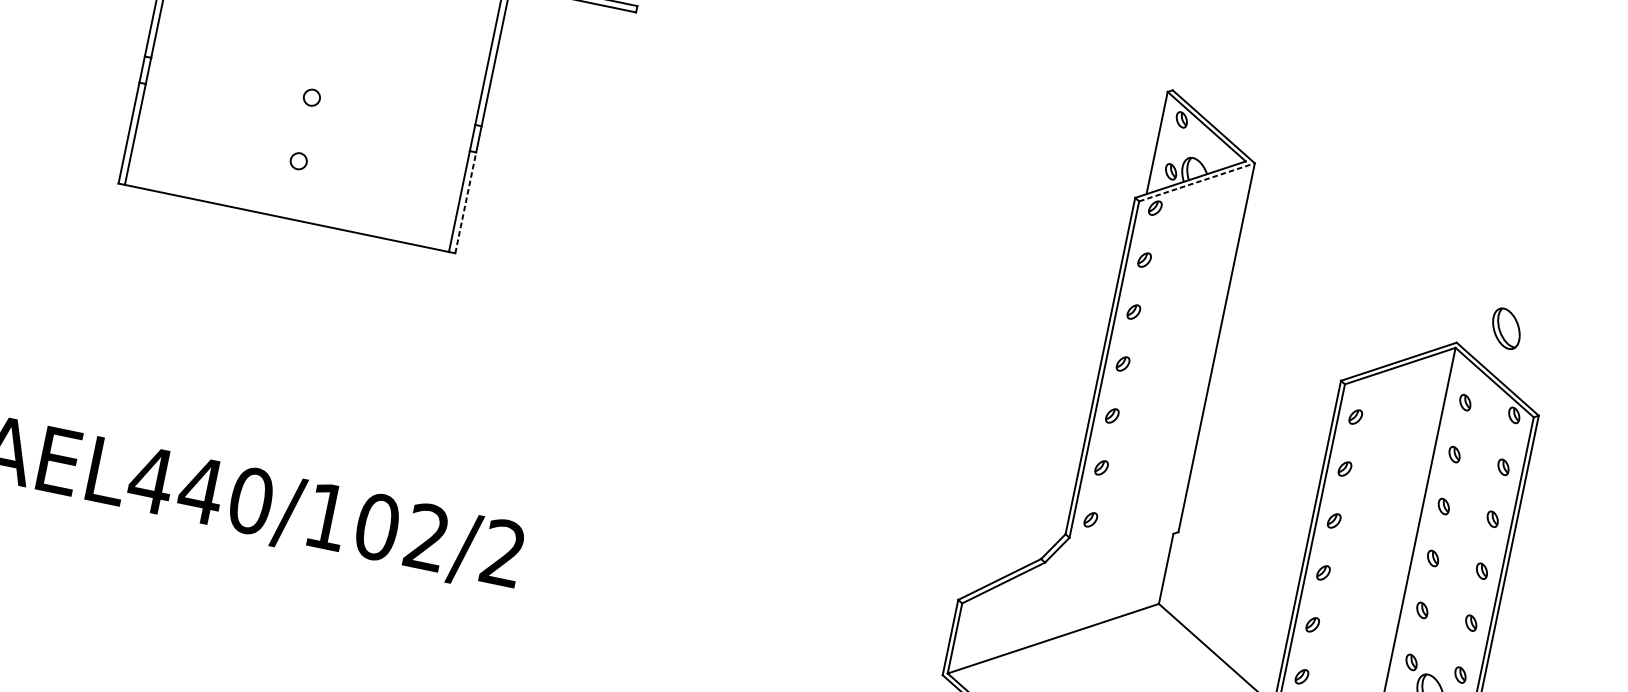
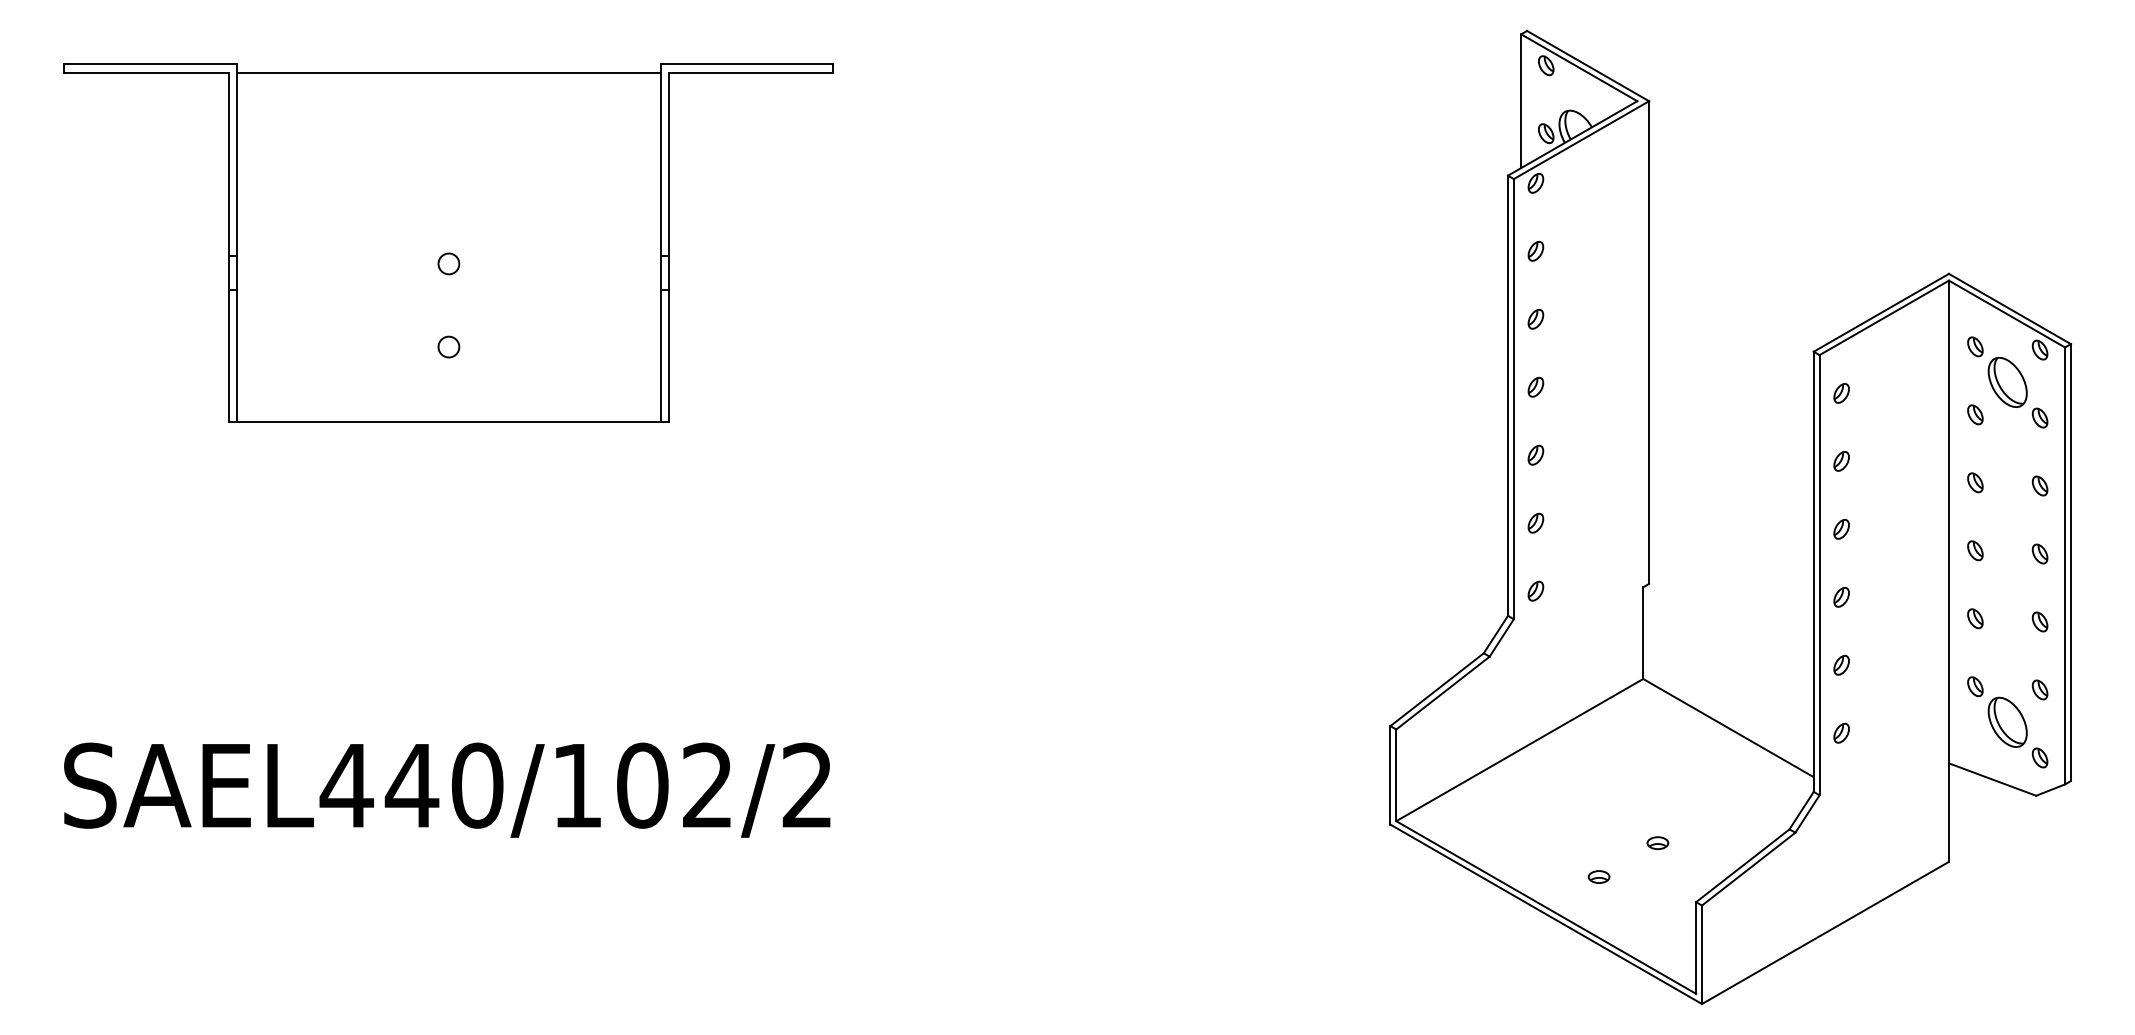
line: (1197, 181) -> (1581, 139), dashed -> solid
line: (466, 202) -> (669, 355), dashed -> solid
part: (1506, 328) -> (2007, 381), moved

